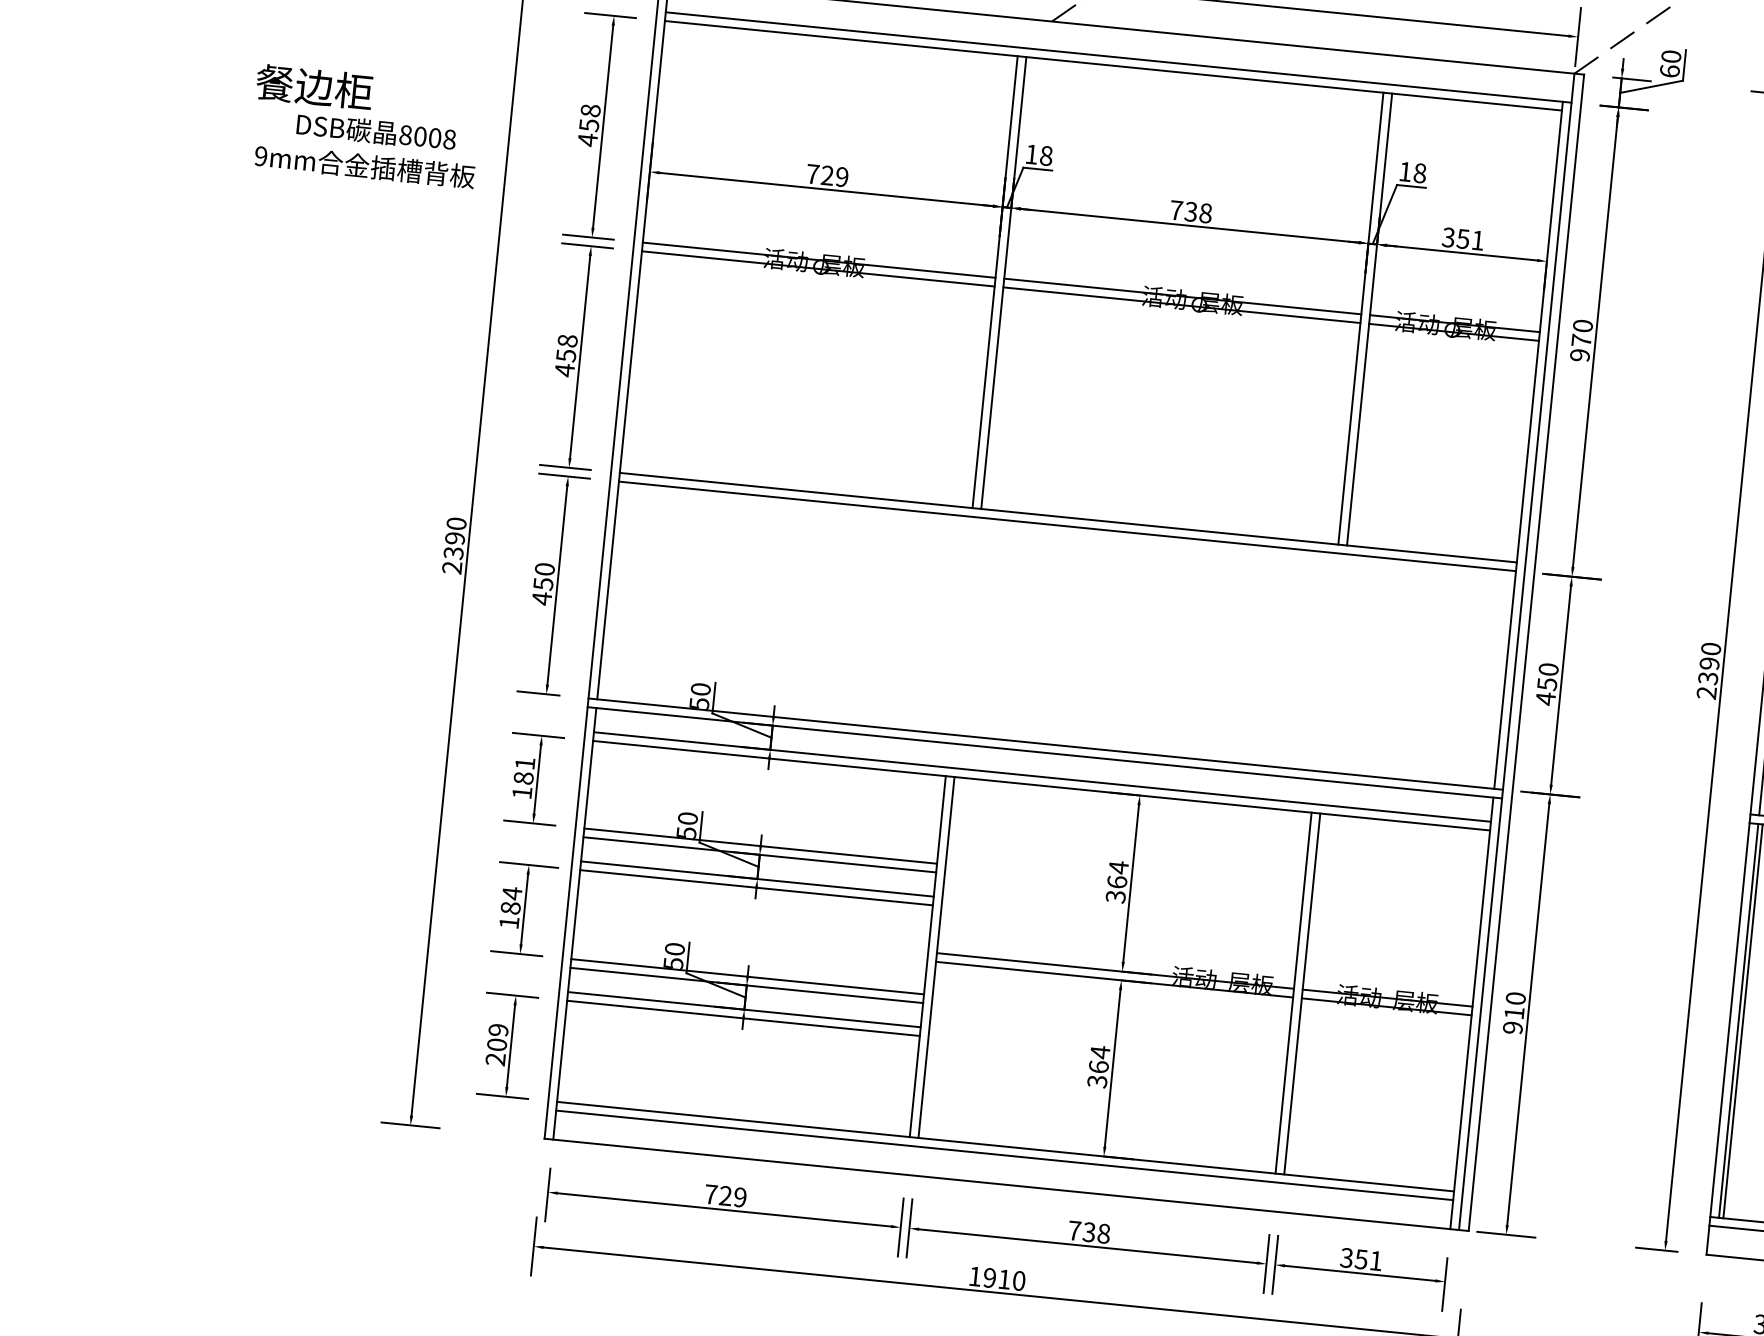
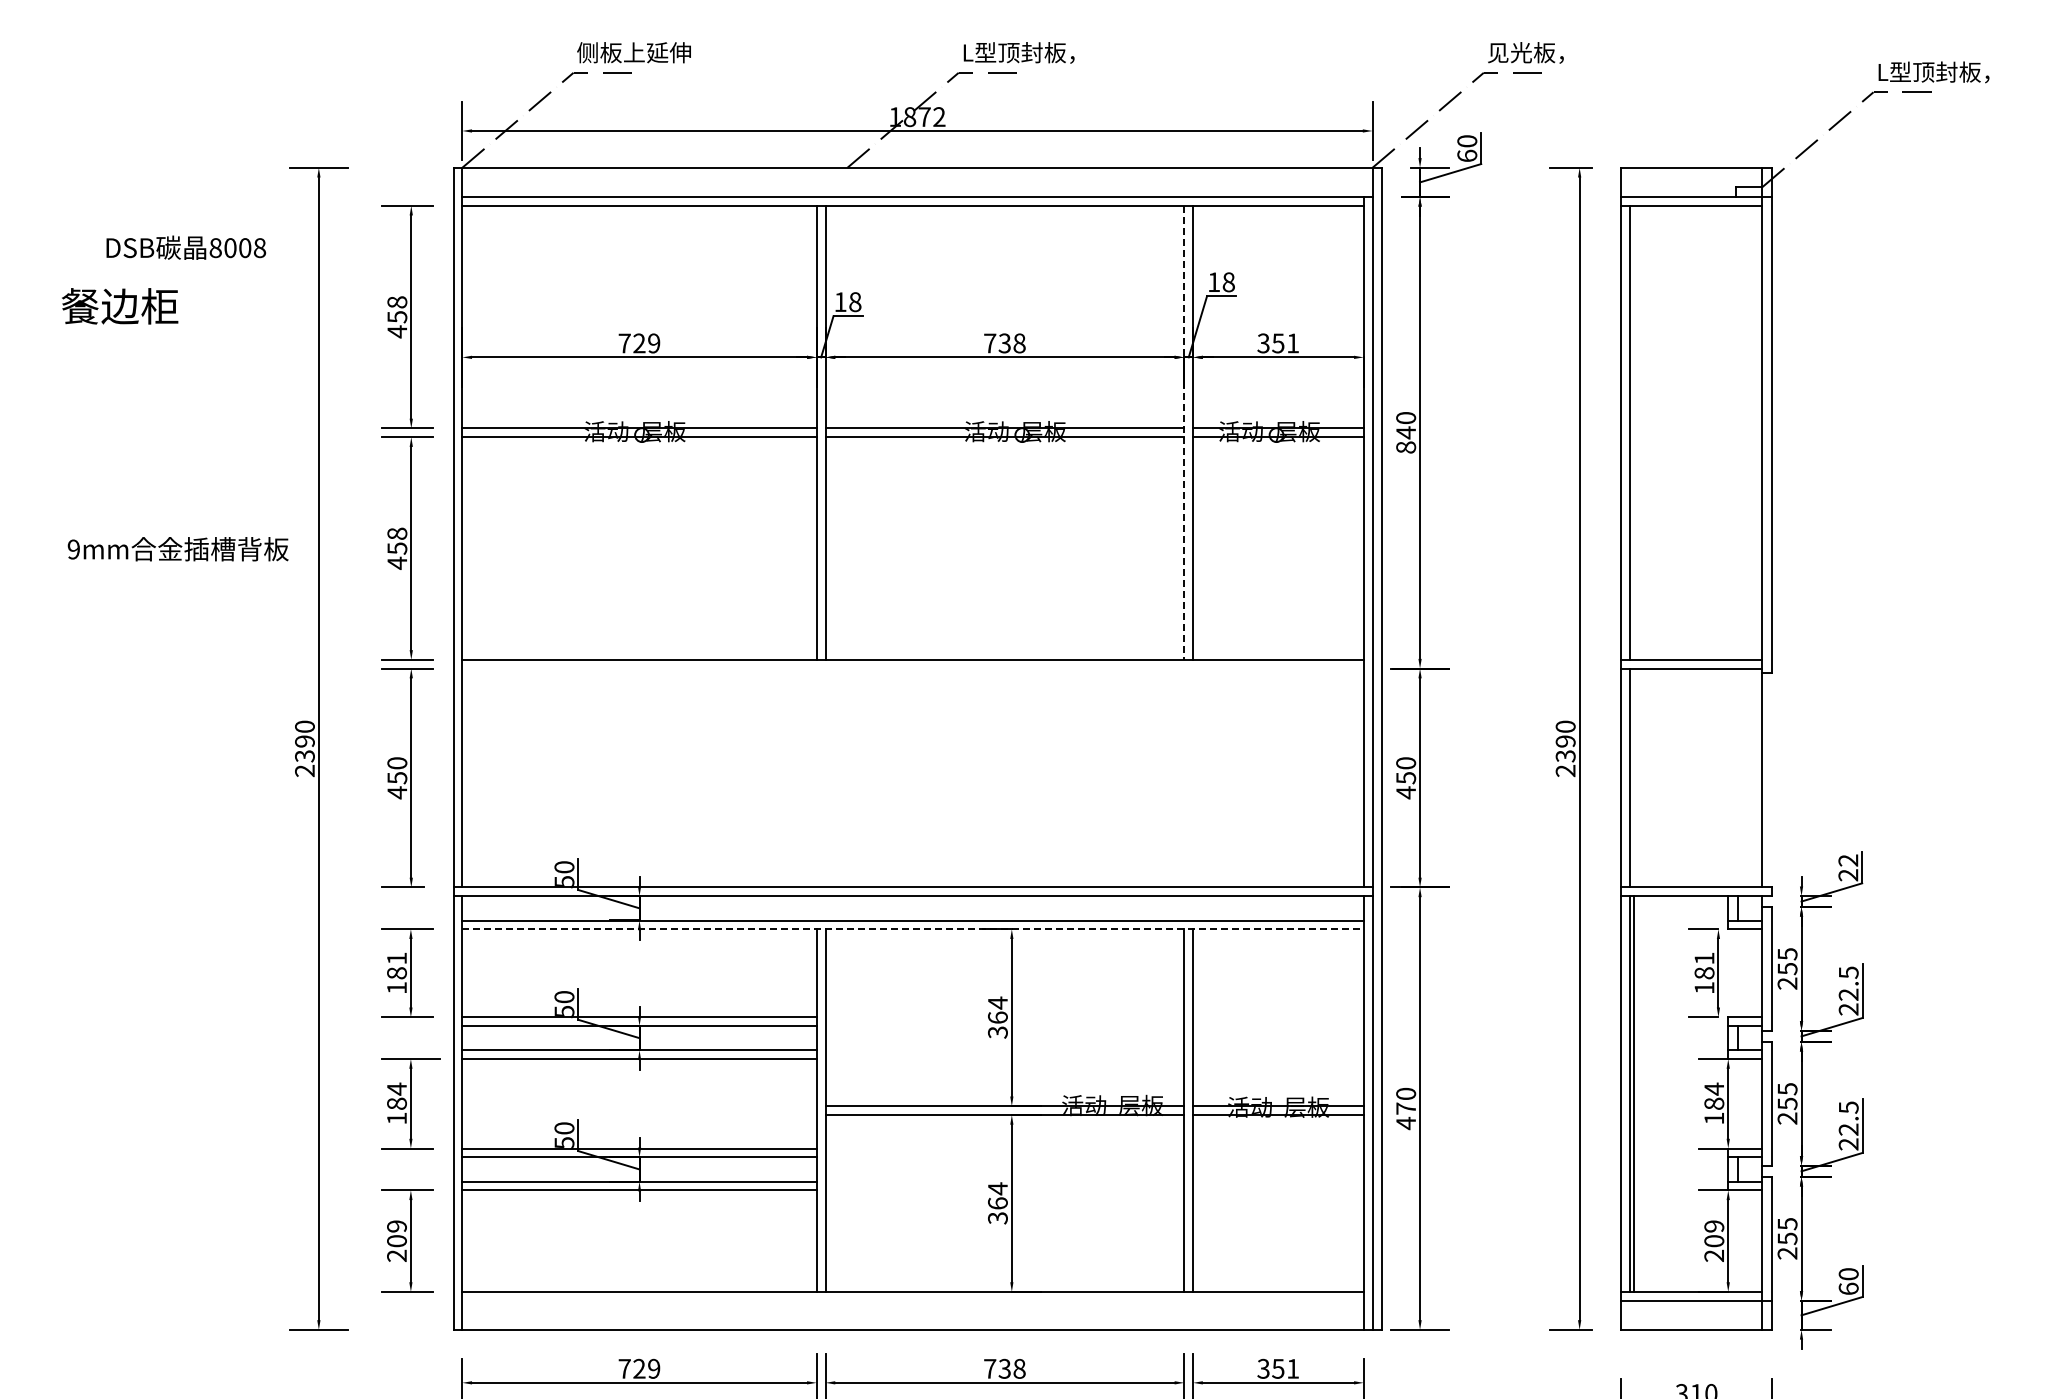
text: (376, 131) -> (186, 247), moved
text: (364, 166) -> (177, 549), moved
line: (1360, 319) -> (1184, 433), solid -> dashed
text: (1581, 347) -> (1406, 439), 970 -> 840
line: (1066, 526) -> (912, 668), removed
line: (1042, 786) -> (913, 929), solid -> dashed
text: (1514, 1021) -> (1406, 1116), 910 -> 470
line: (1004, 1155) -> (912, 1300), removed

